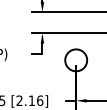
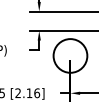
circle: (76, 59) -> (70, 55), size x1.67

